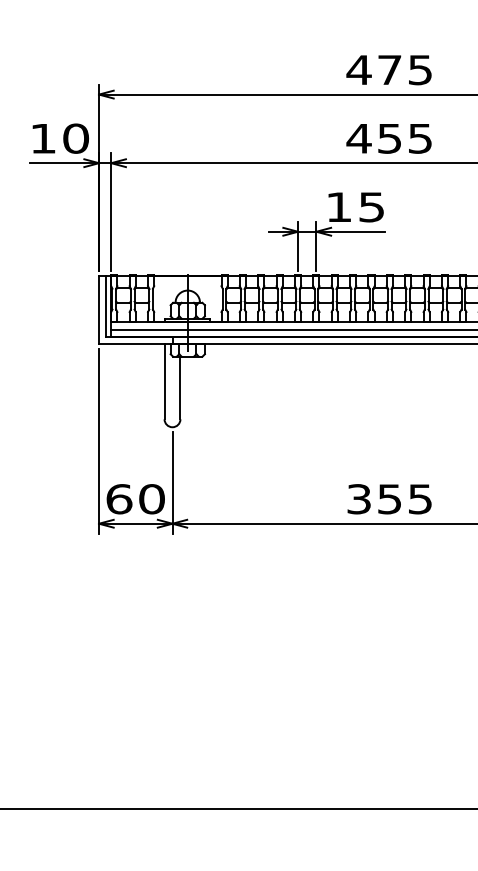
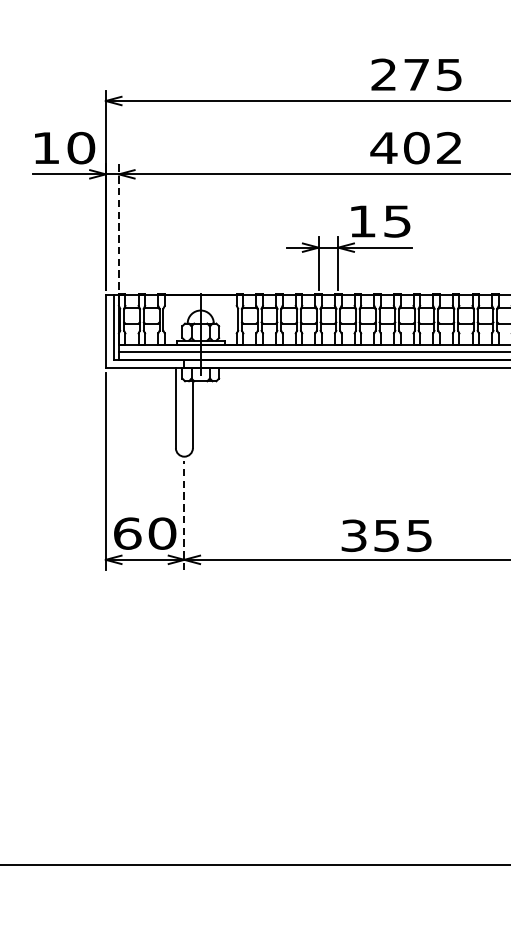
text: (358, 69) -> (383, 74), 475 -> 275
text: (404, 138) -> (432, 147), 455 -> 402
line: (111, 212) -> (119, 227), solid -> dashed
line: (172, 482) -> (184, 515), solid -> dashed
text: (389, 499) -> (386, 536), moved

